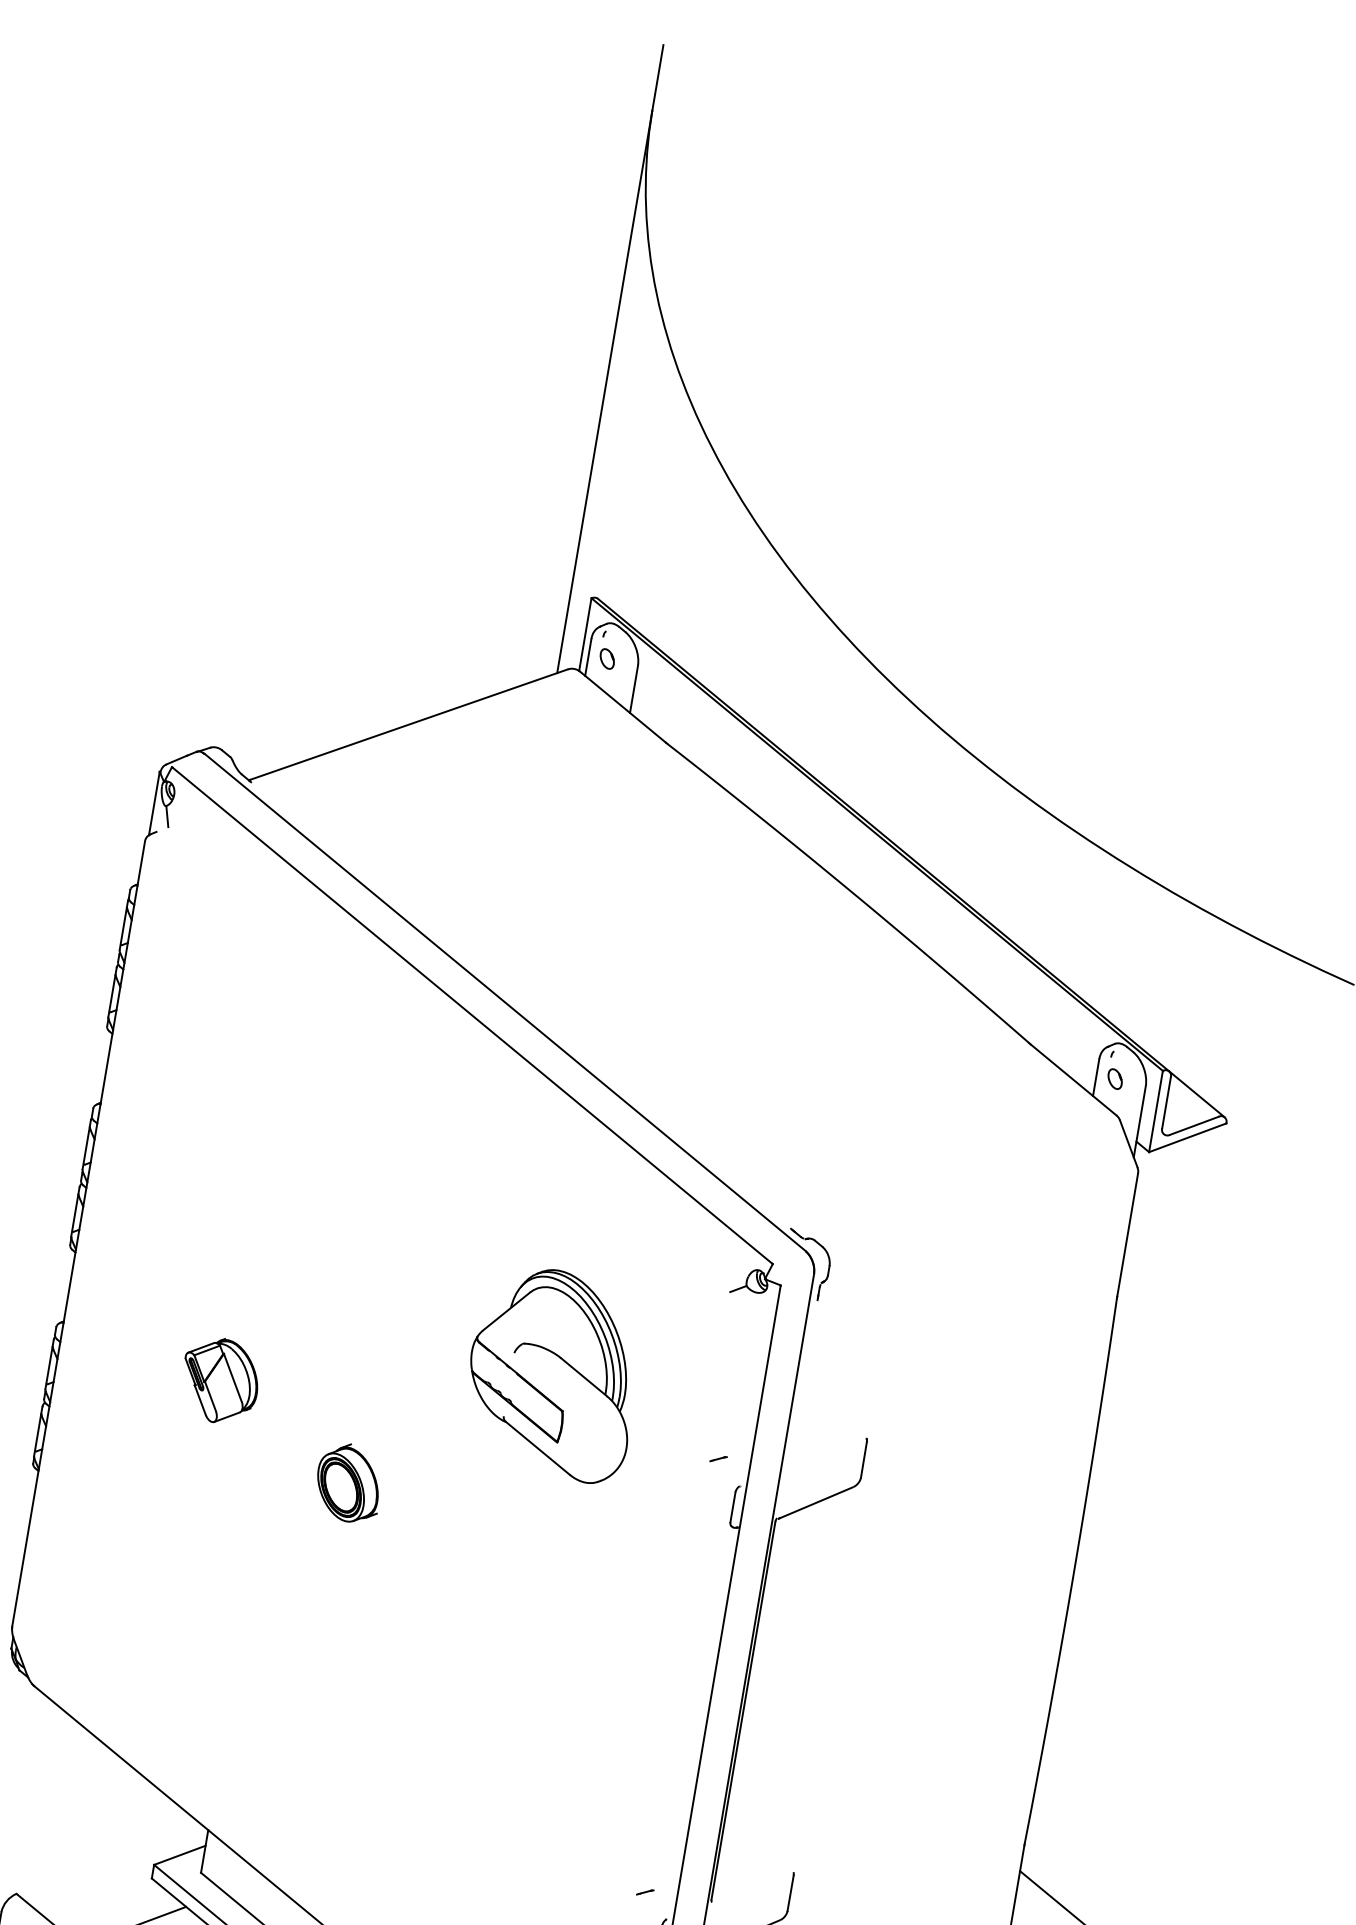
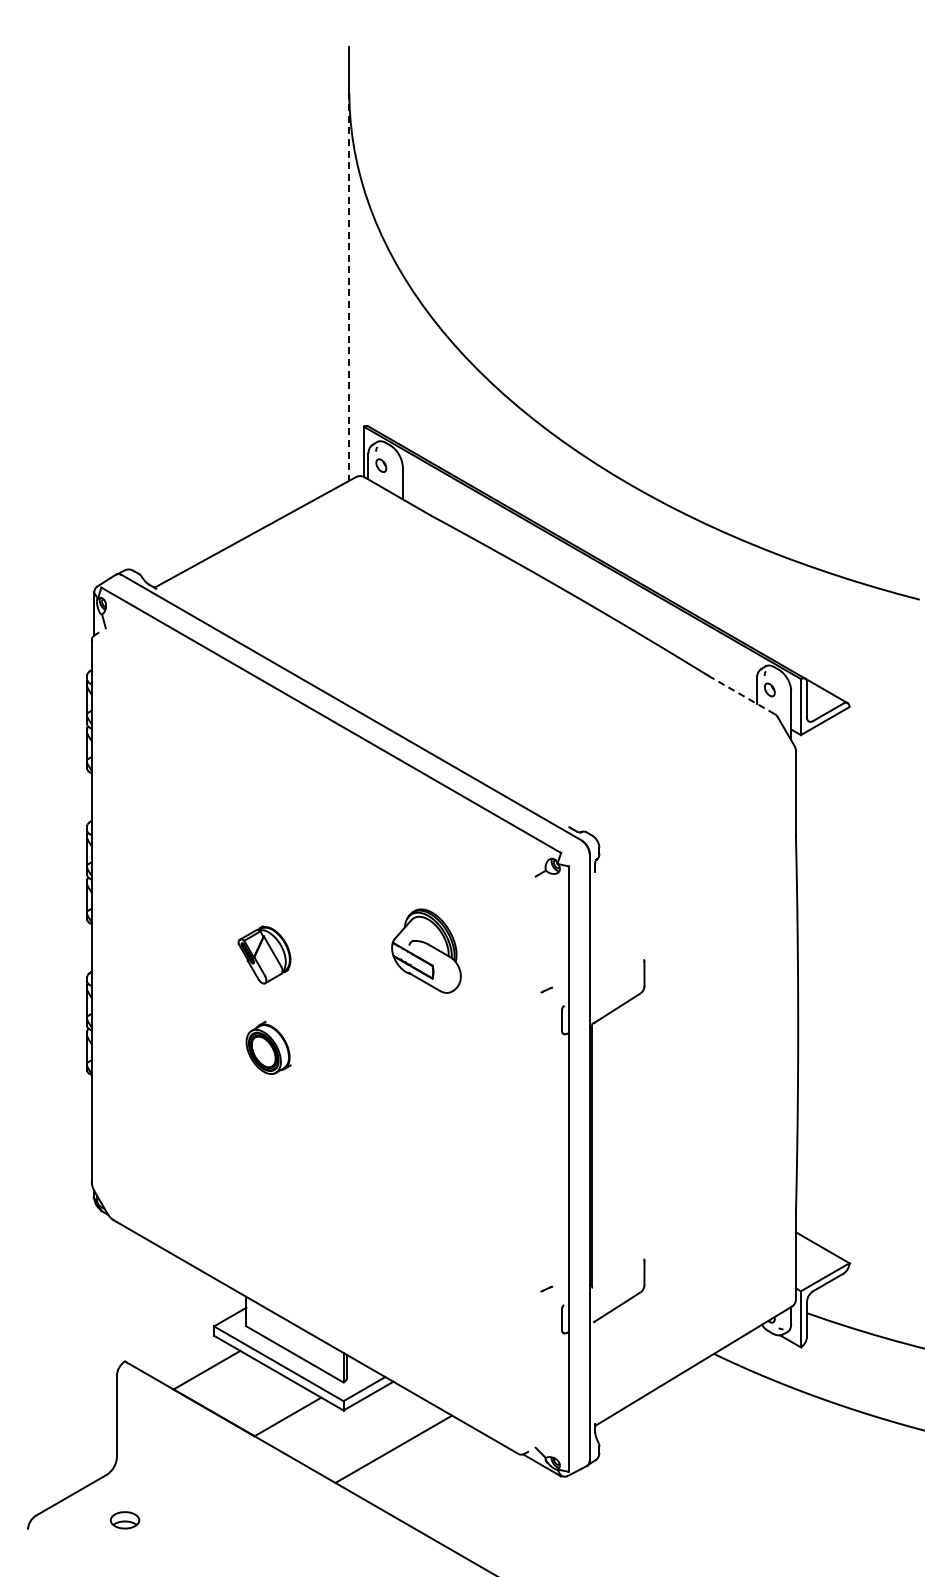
line: (604, 393) -> (349, 287), solid -> dashed
line: (1072, 1080) -> (741, 695), solid -> dashed
part: (553, 1372) -> (426, 950), size x0.6
part: (220, 1380) -> (264, 954), moved
part: (349, 1482) -> (268, 1047), moved

